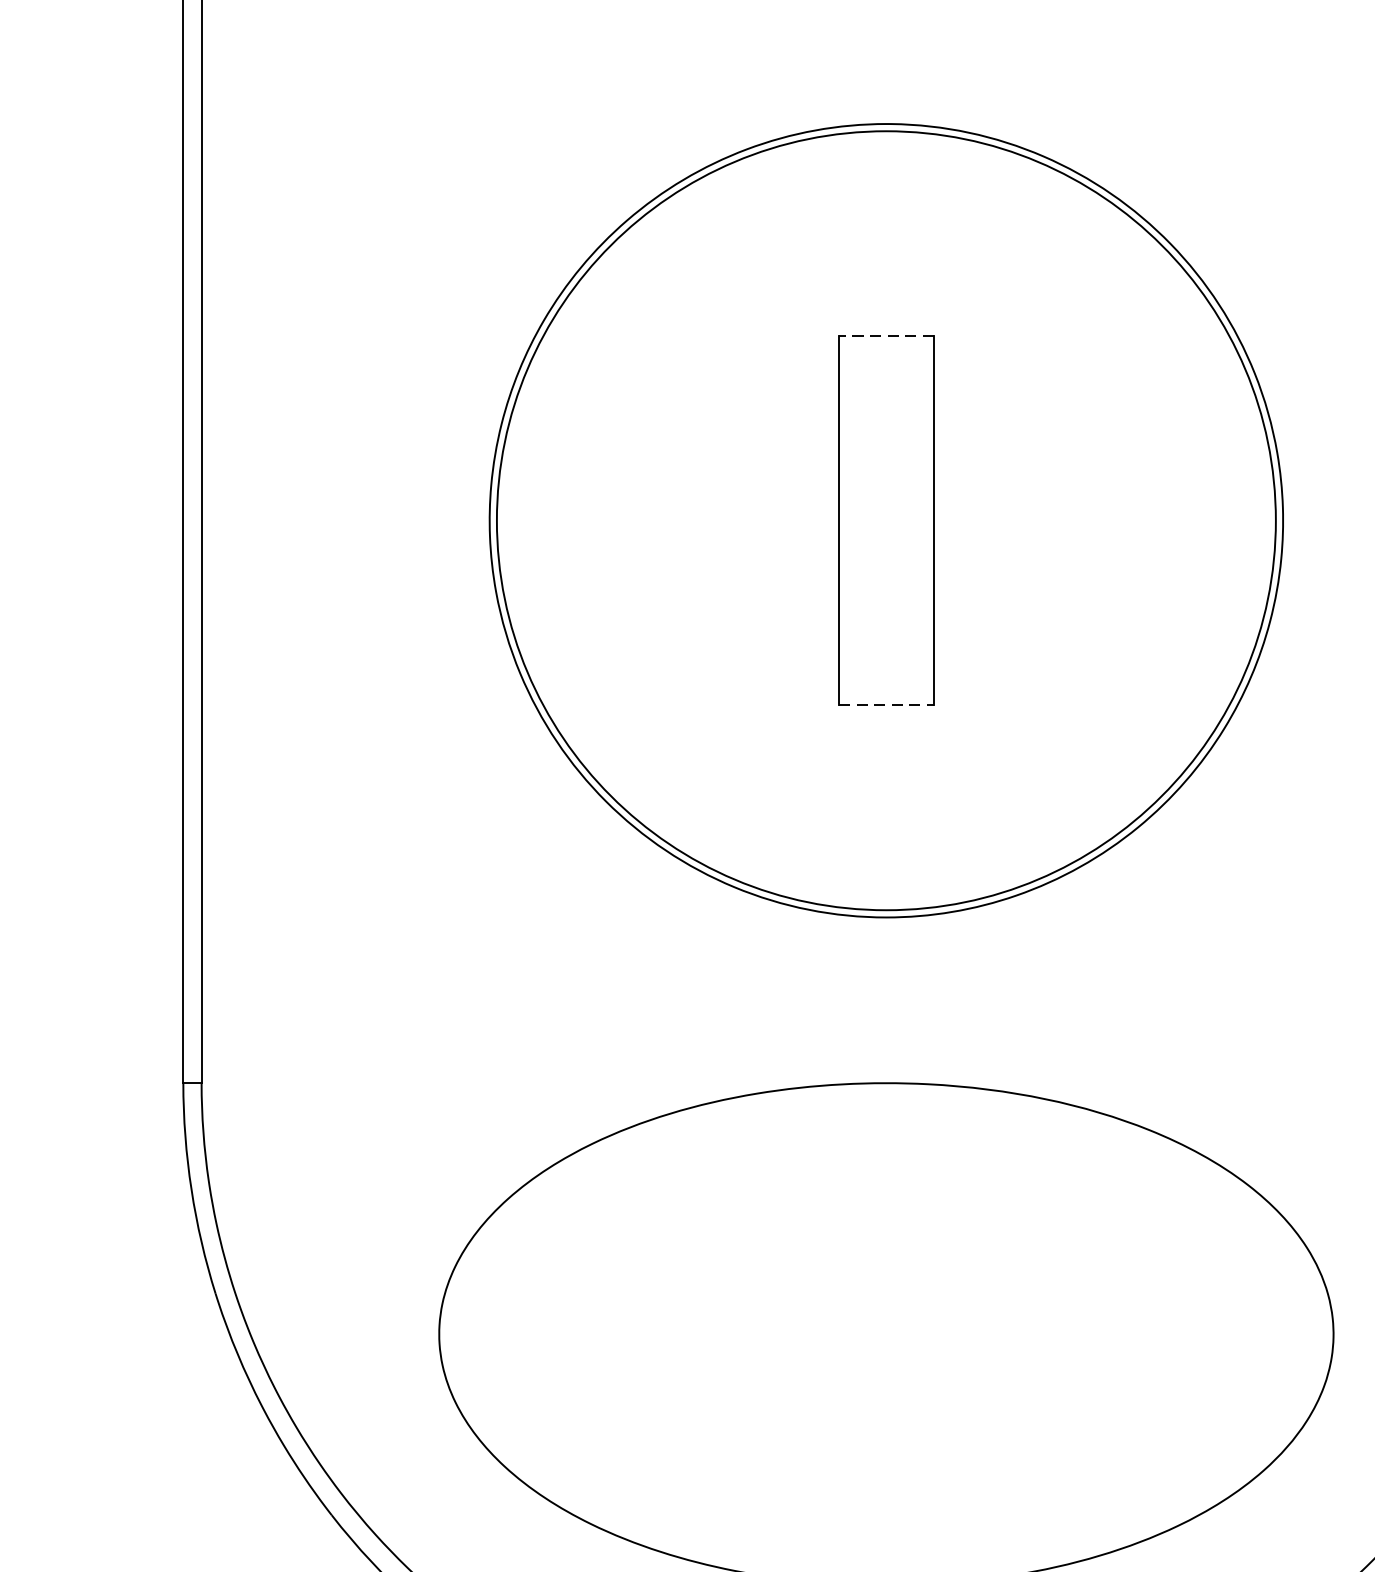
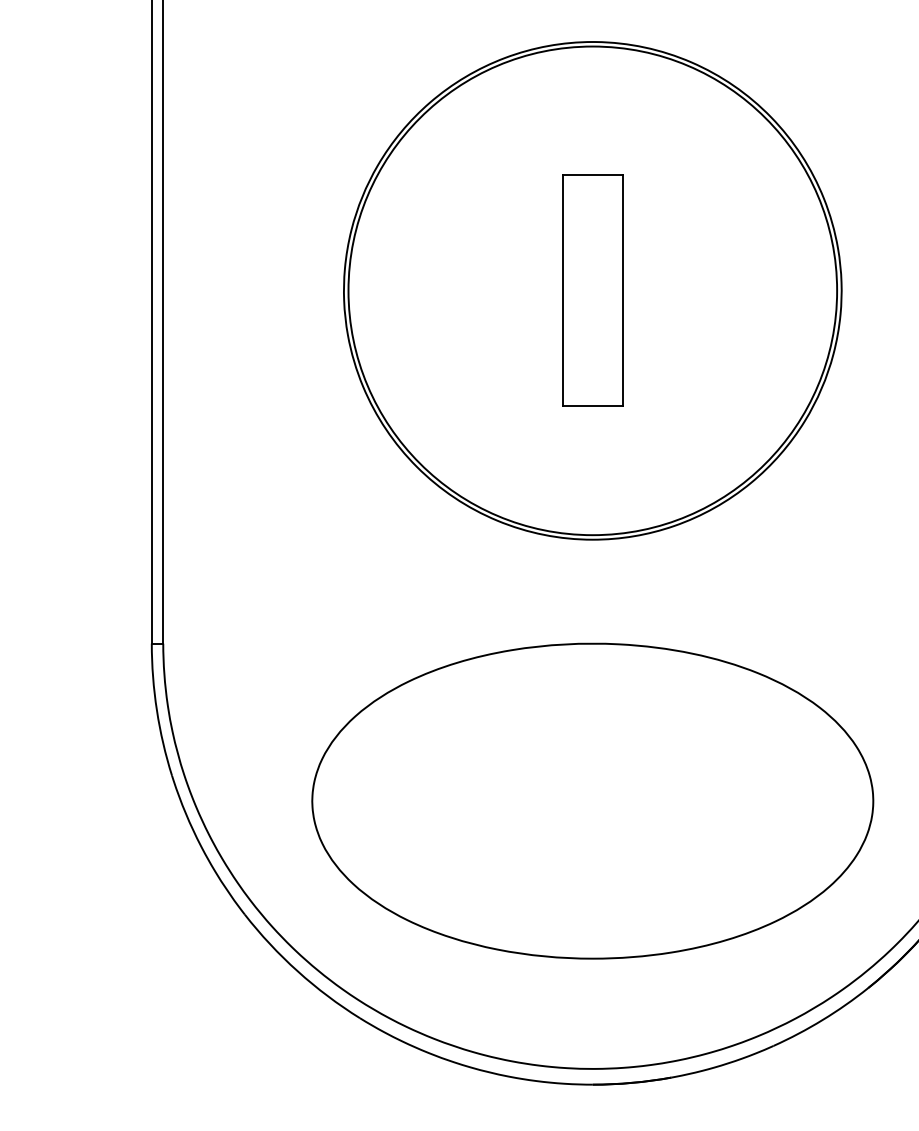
line: (885, 336) -> (592, 175), dashed -> solid
line: (885, 705) -> (592, 406), dashed -> solid

